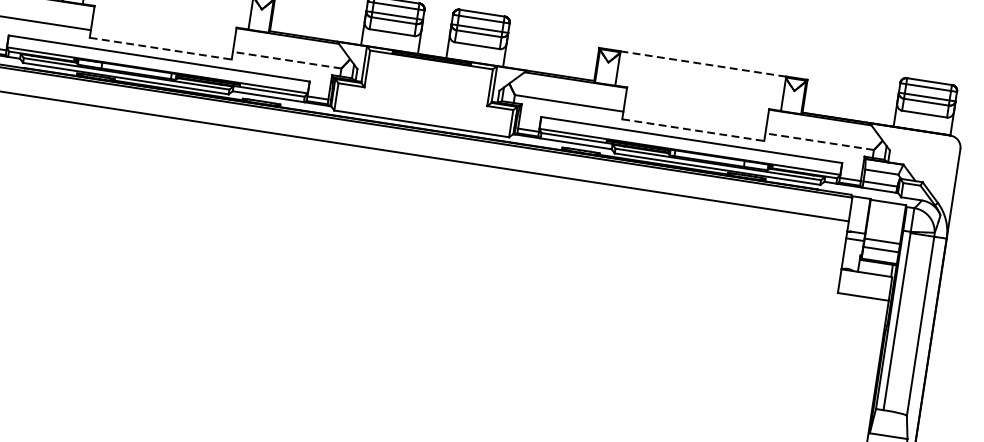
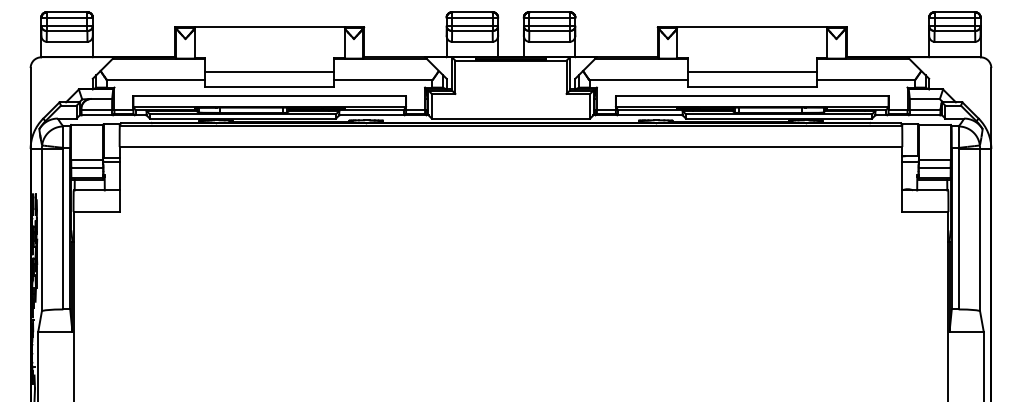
line: (163, 32) -> (269, 72), added
line: (161, 48) -> (270, 87), dashed -> solid
line: (286, 60) -> (382, 80), dashed -> solid
line: (703, 64) -> (752, 27), dashed -> solid
line: (694, 113) -> (751, 72), added
line: (693, 130) -> (752, 87), dashed -> solid
line: (819, 141) -> (865, 80), dashed -> solid

